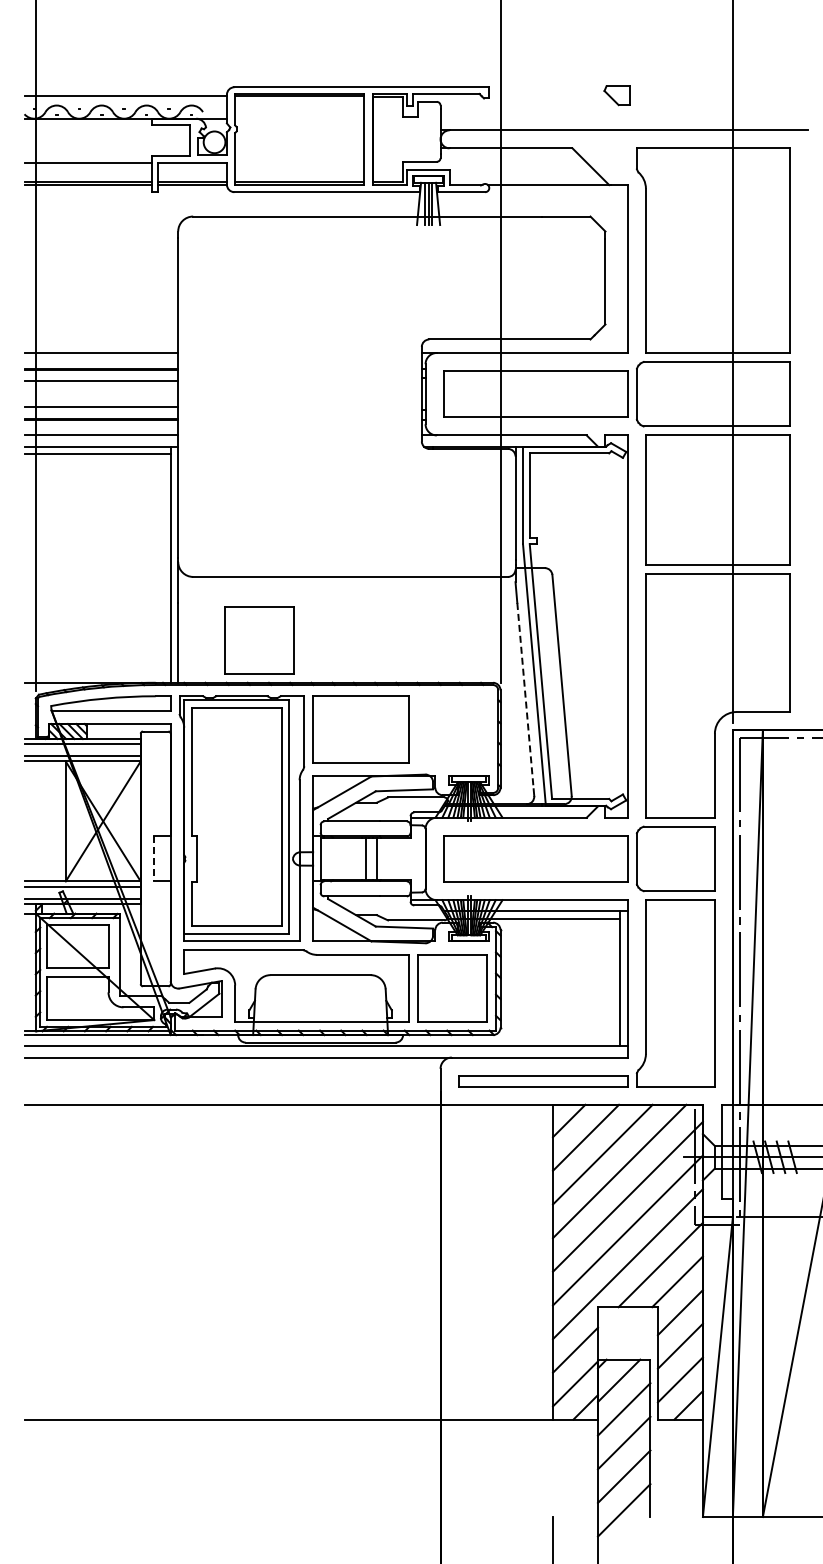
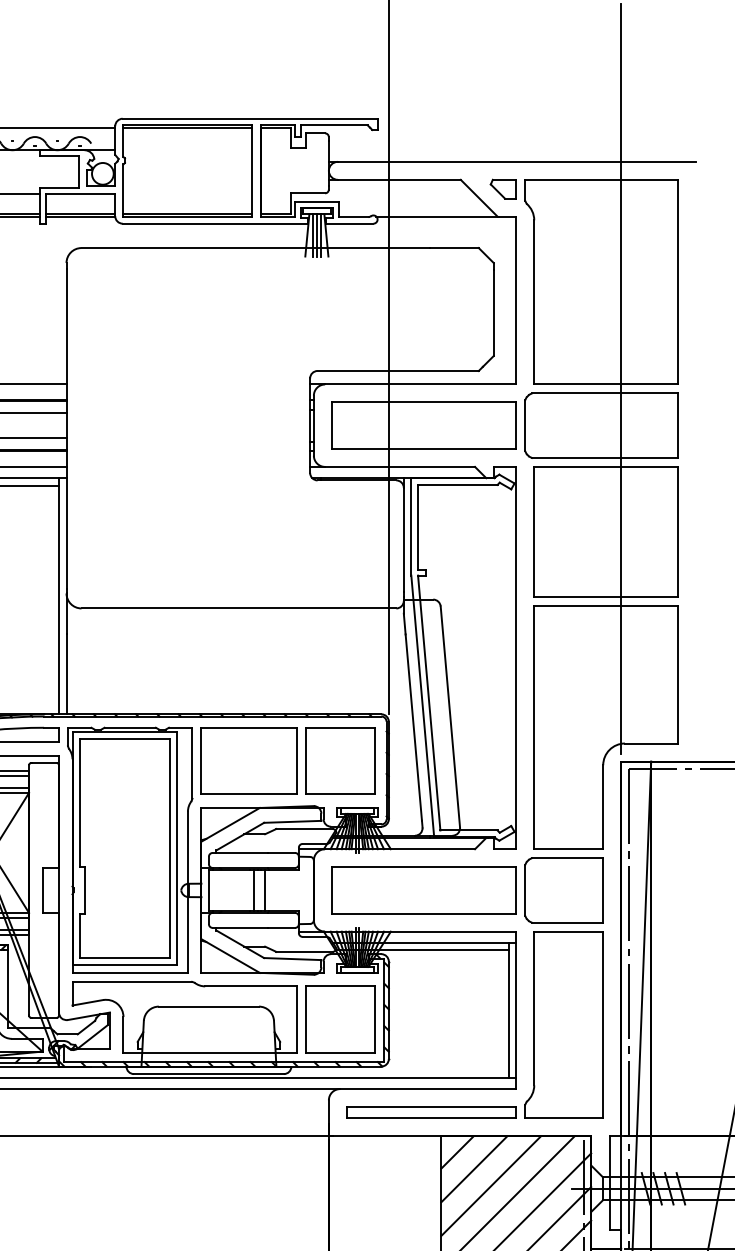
part: (616, 95) -> (502, 189), moved
part: (259, 640) -> (340, 761), moved
line: (525, 696) -> (413, 728), dashed -> solid
line: (154, 859) -> (42, 891), dashed -> solid

